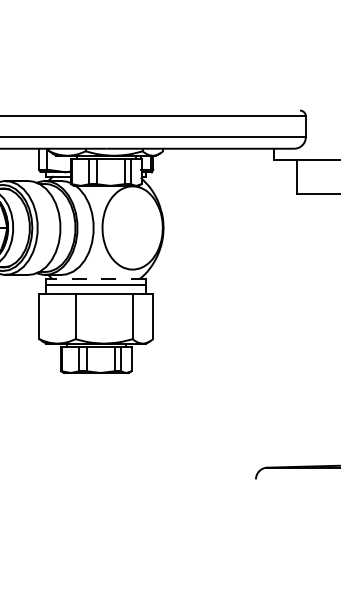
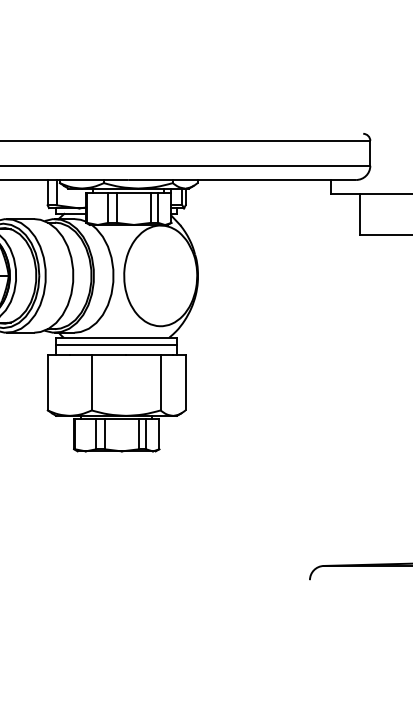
line: (96, 278) -> (116, 337), dashed -> solid

